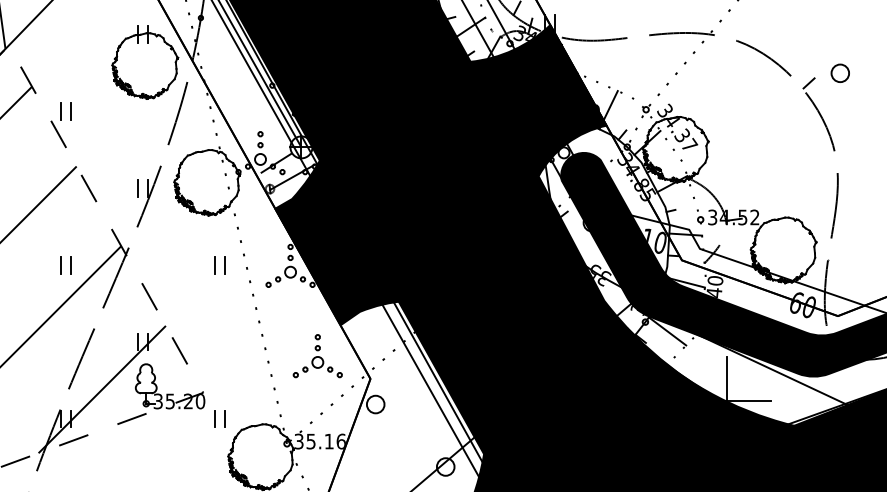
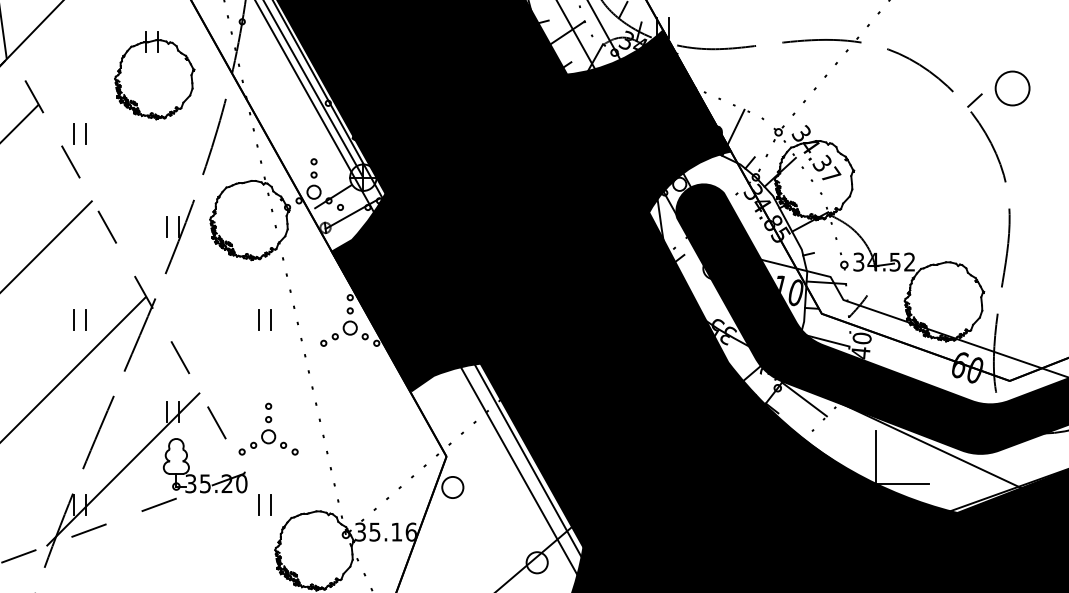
part: (145, 62) -> (154, 75), moved
circle: (840, 73) -> (1012, 88), size x1.6
part: (317, 356) -> (268, 429), moved

